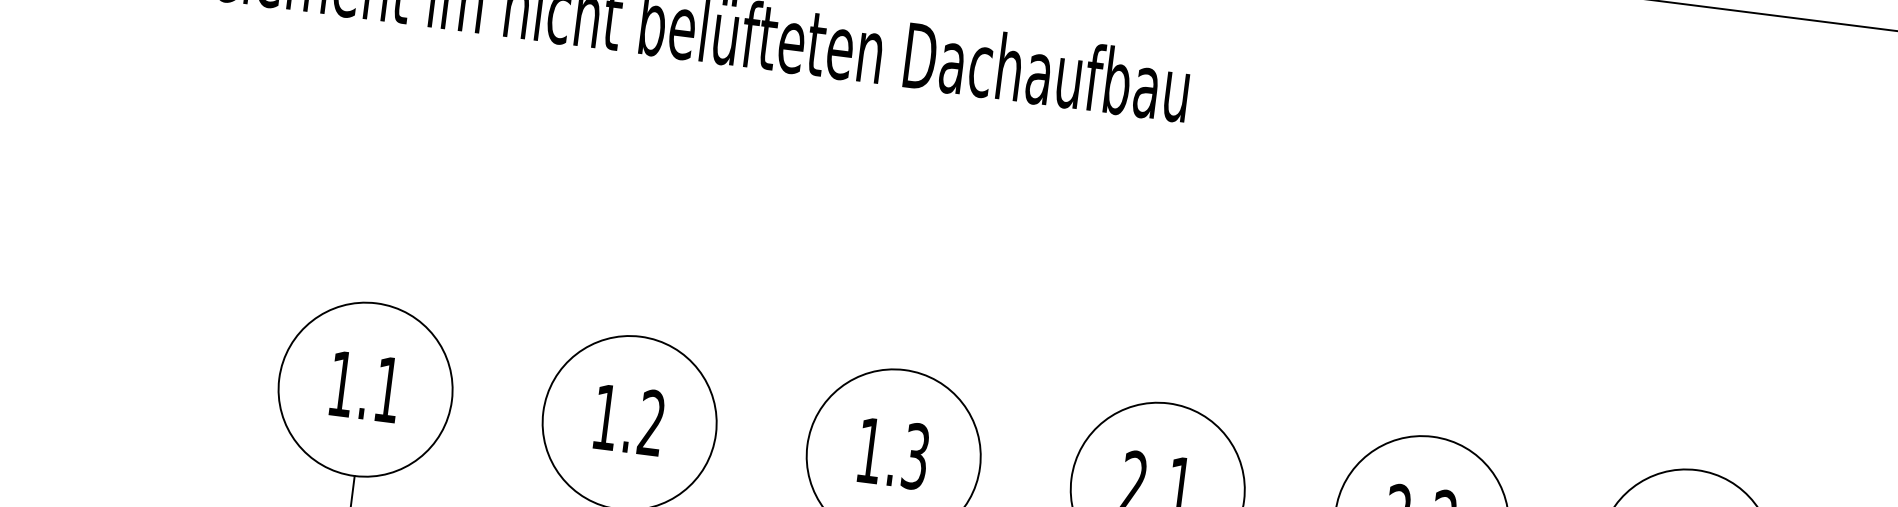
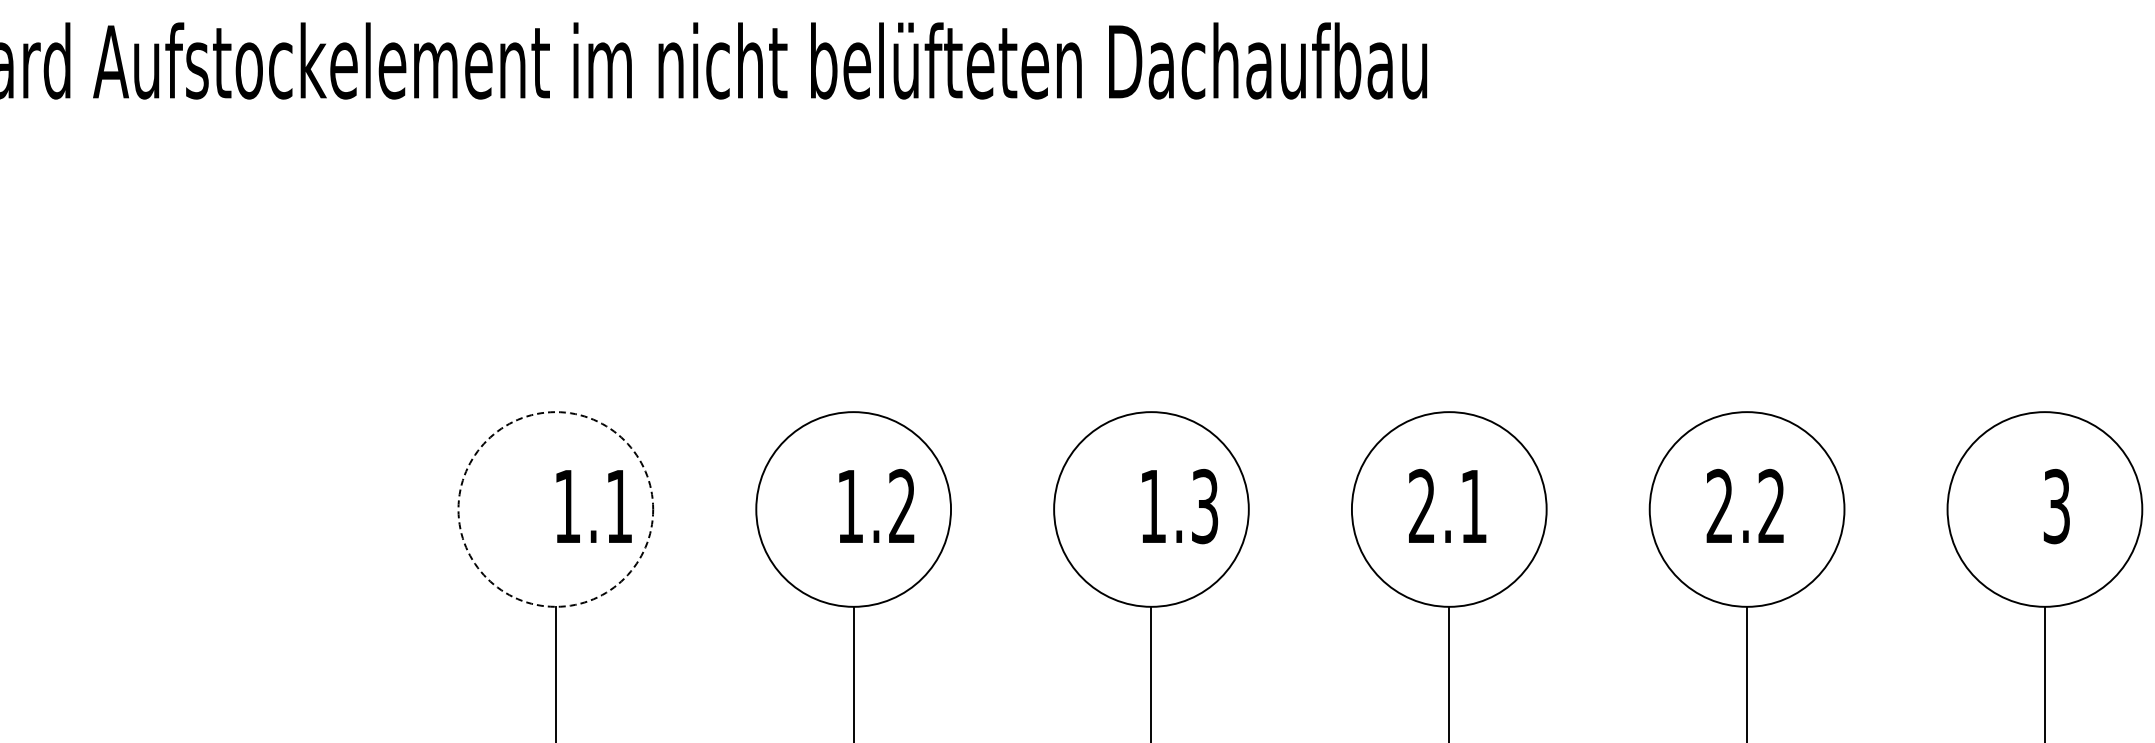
text: (364, 386) -> (593, 506), moved
circle: (365, 389) -> (555, 509), solid -> dashed
text: (629, 419) -> (876, 505), moved
text: (893, 453) -> (1179, 506), moved

